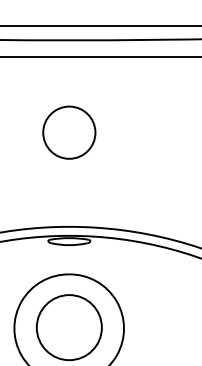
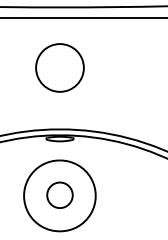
circle: (68, 132) -> (59, 67), size x1.4
circle: (68, 327) -> (59, 195), size x0.6

